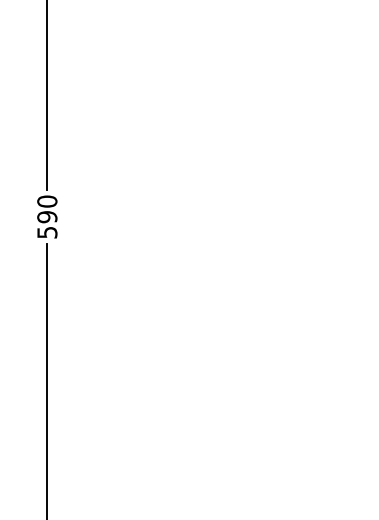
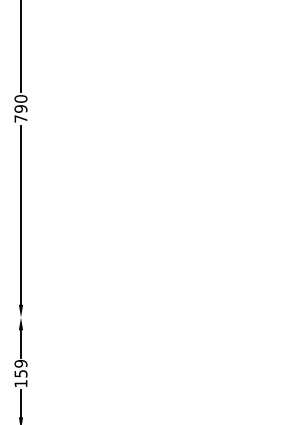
text: (46, 231) -> (20, 118), 590 -> 790

